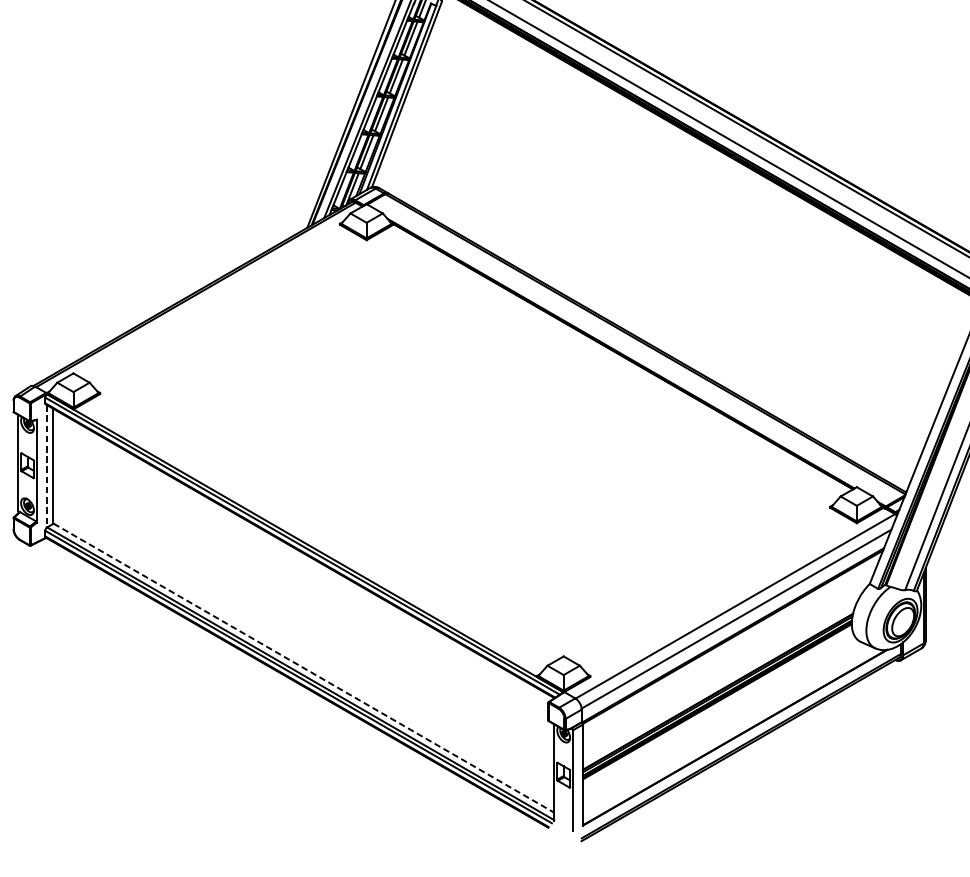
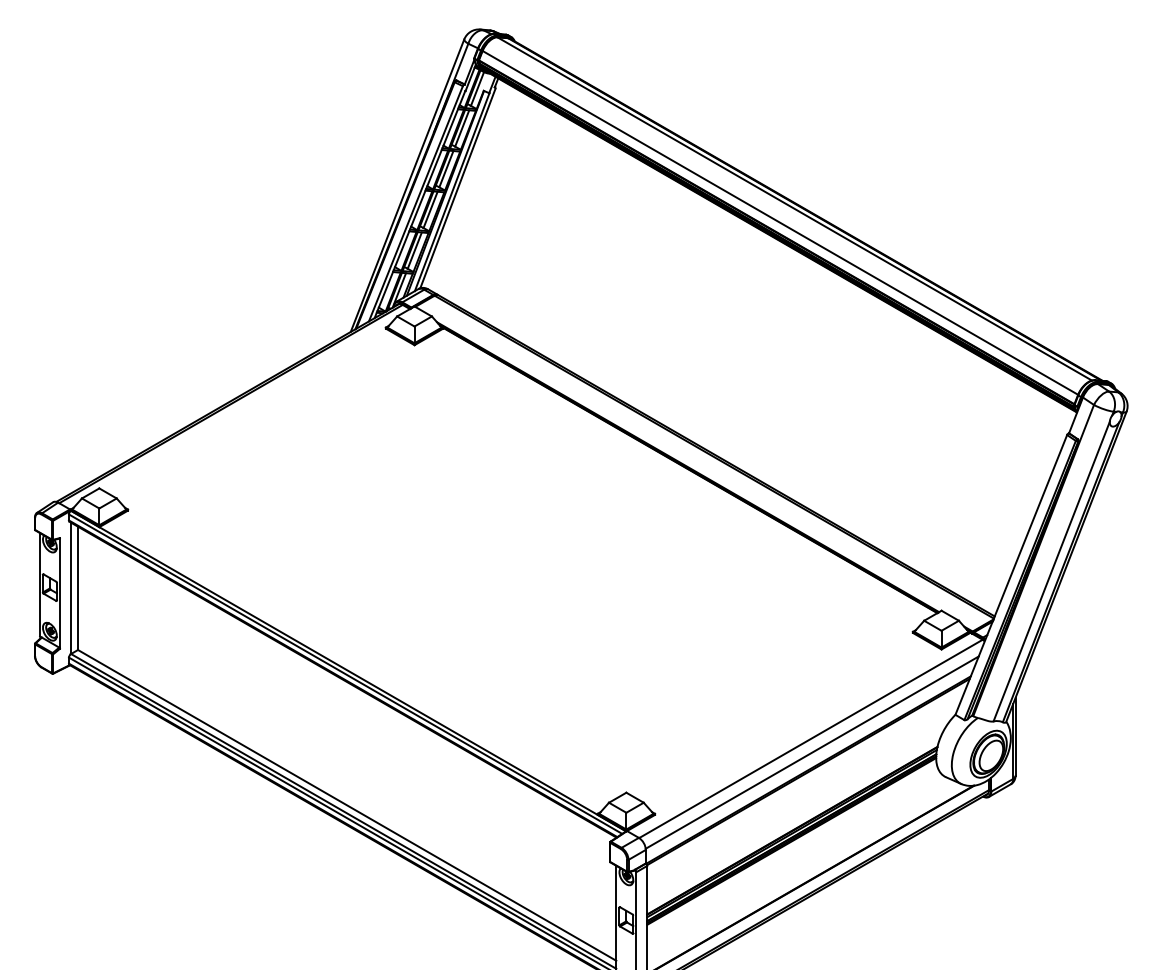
line: (46, 466) -> (70, 588), dashed -> solid
line: (304, 668) -> (347, 805), dashed -> solid

